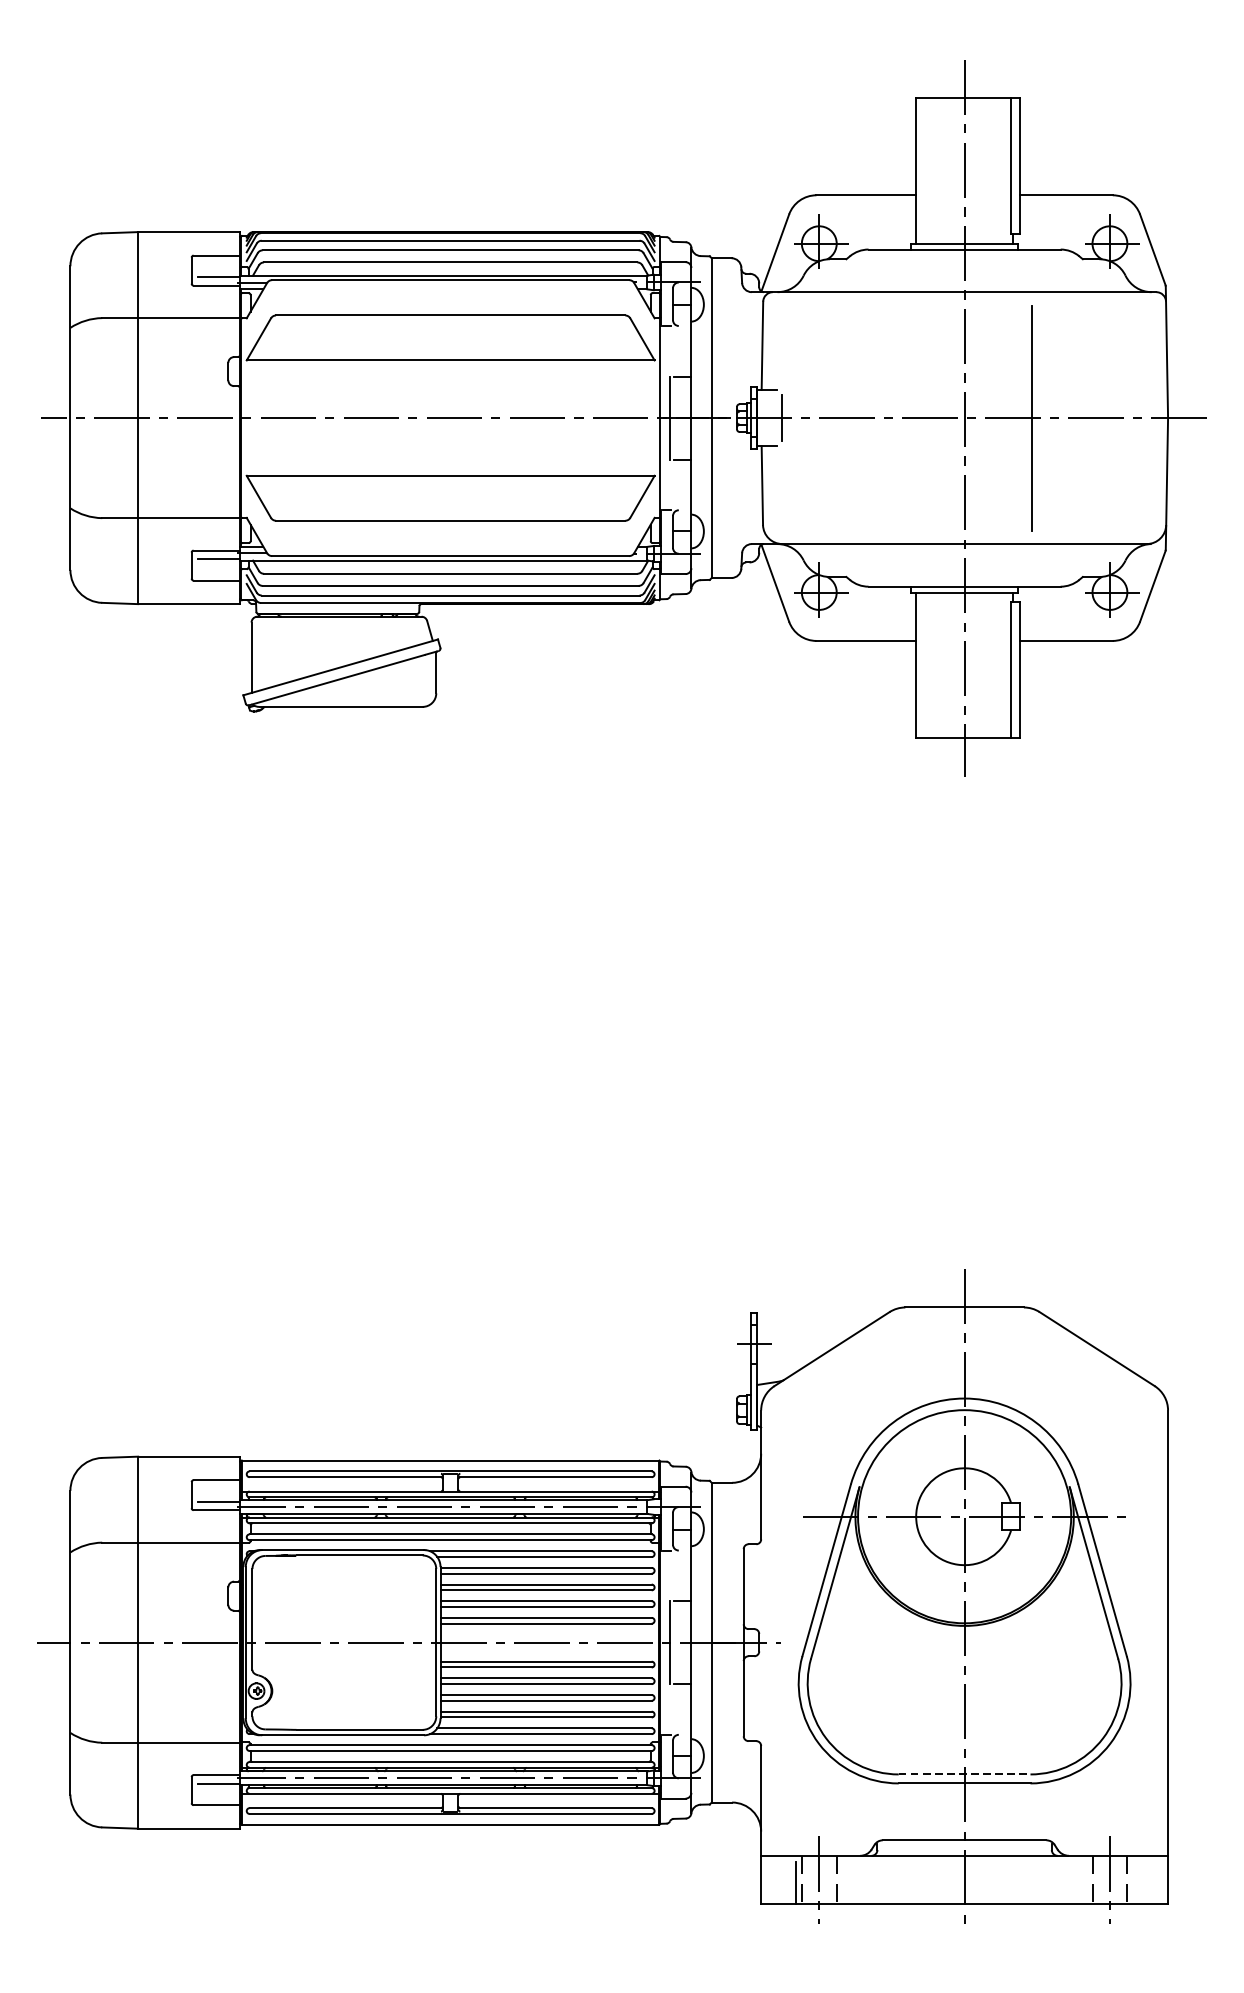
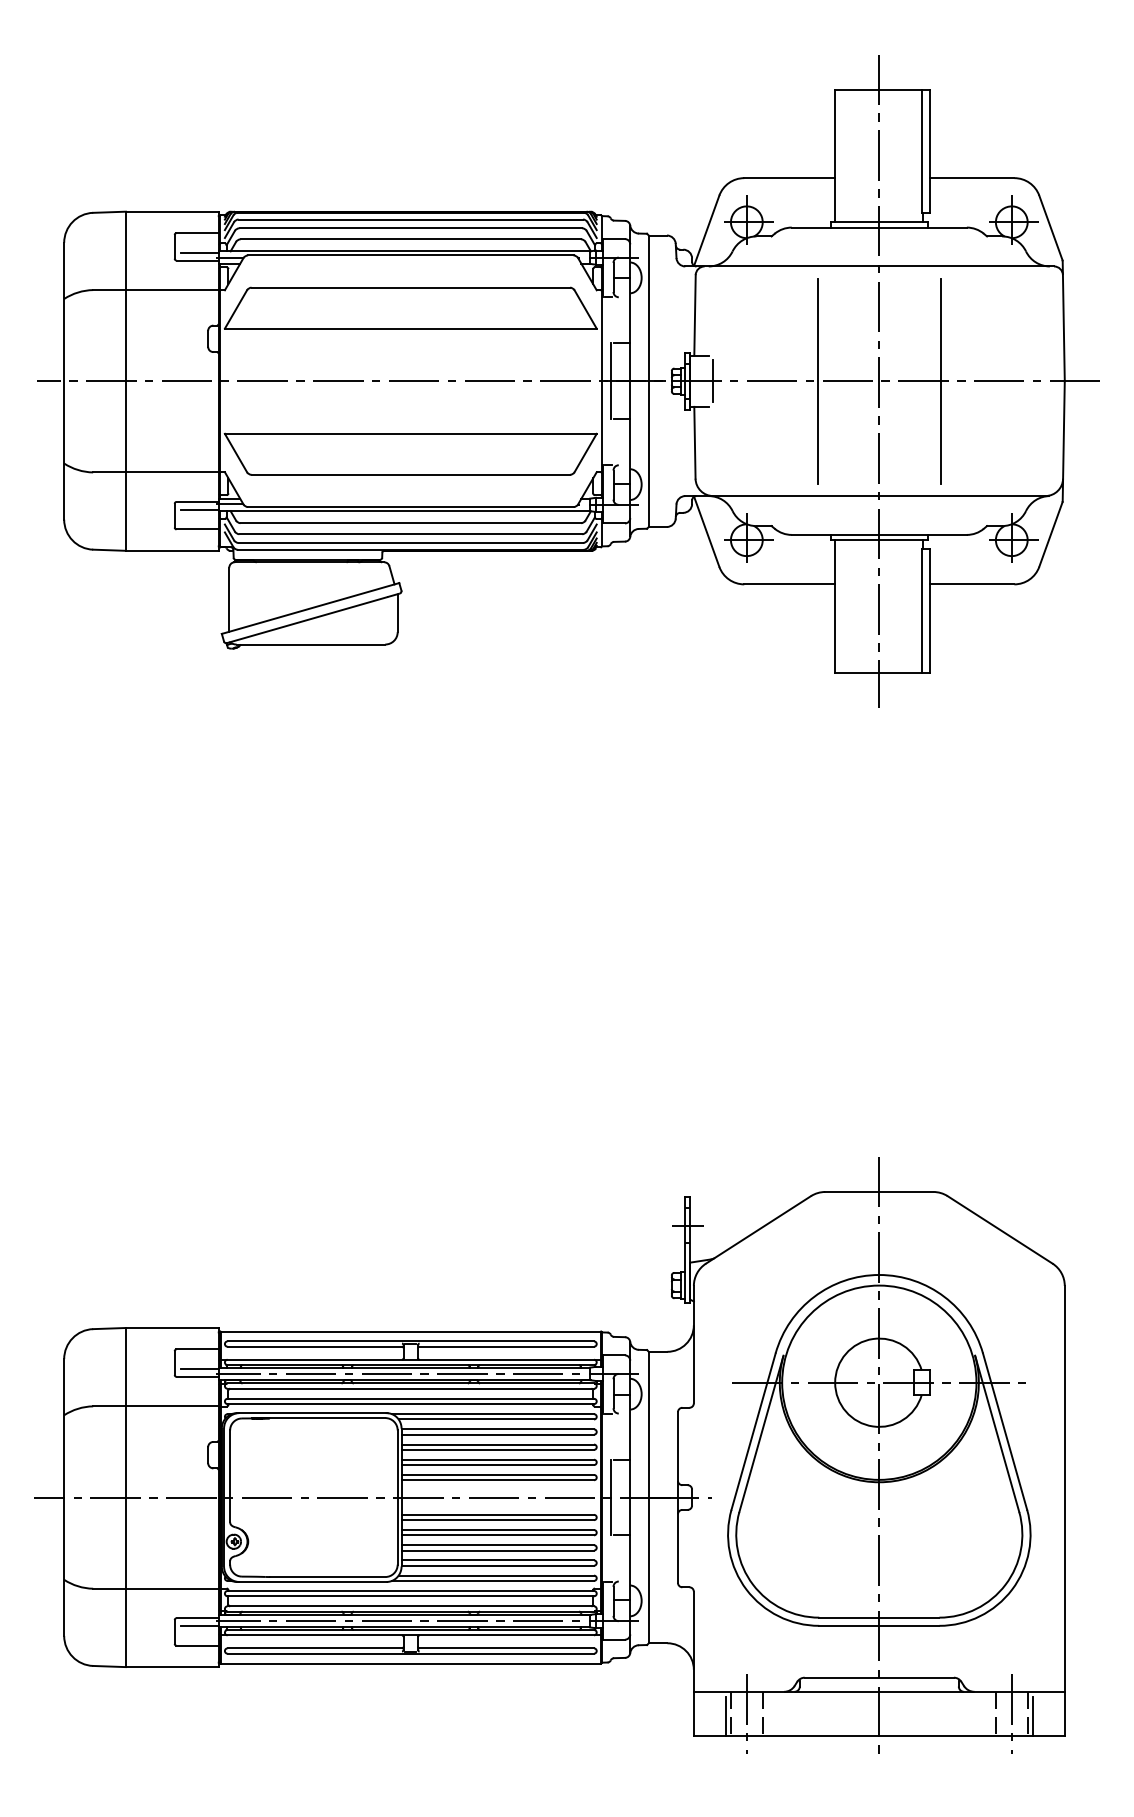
line: (896, 417) -> (817, 380), added
line: (964, 1774) -> (879, 1617), dashed -> solid
line: (1132, 1882) -> (1032, 1716), added

